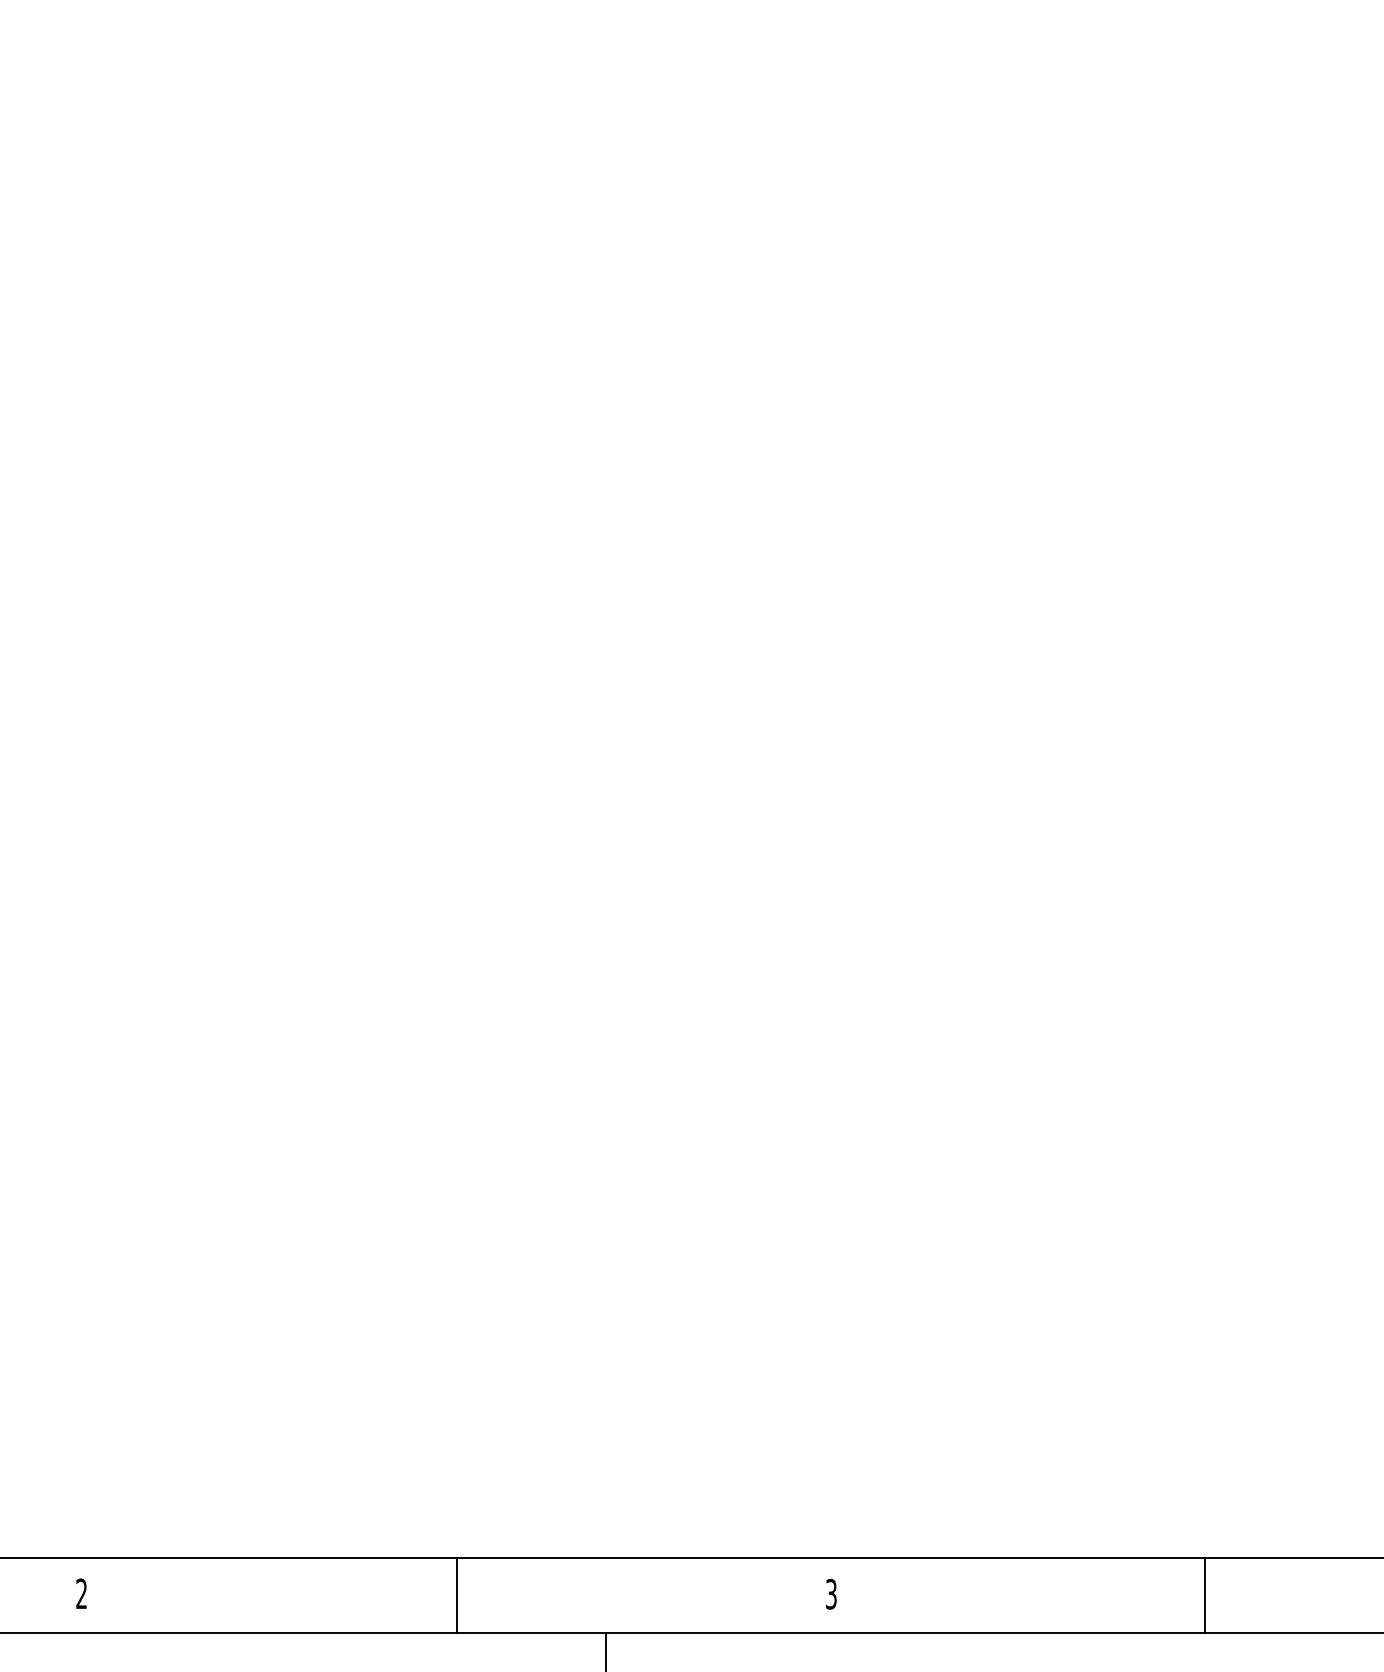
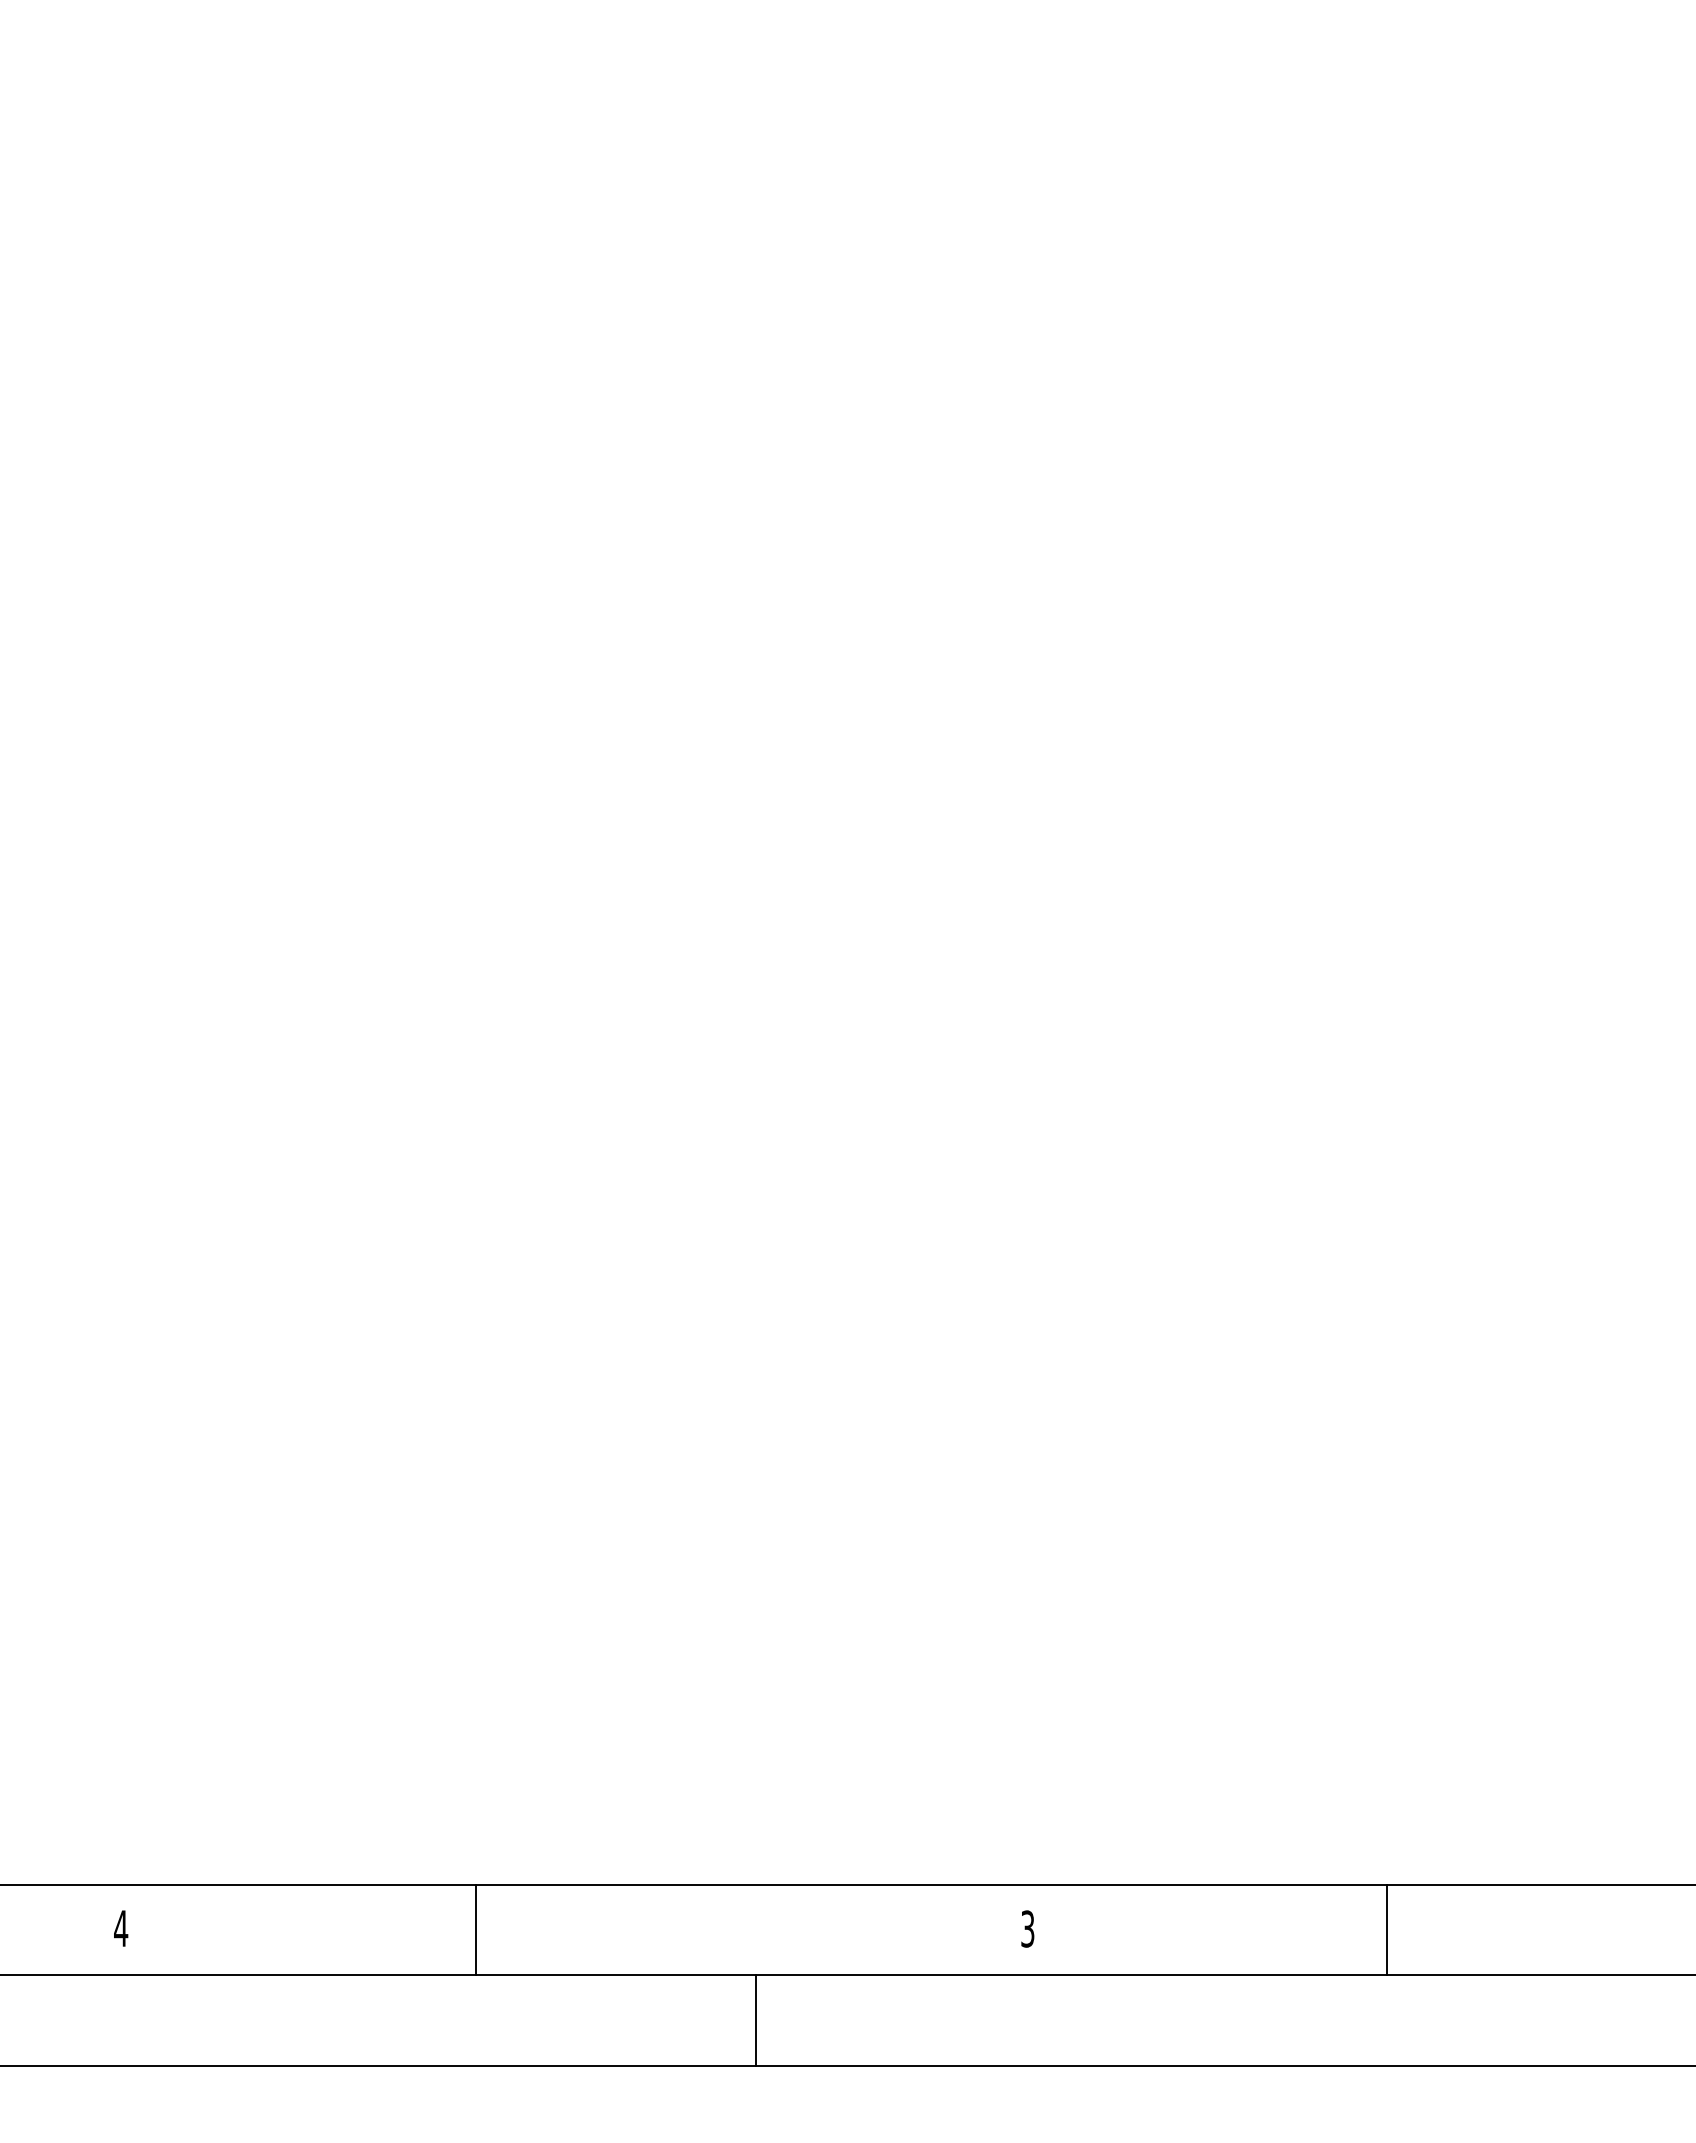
text: (82, 1592) -> (121, 1927), 2 -> 4
line: (456, 1594) -> (475, 1929), moved
line: (1204, 1594) -> (1387, 1929), moved

